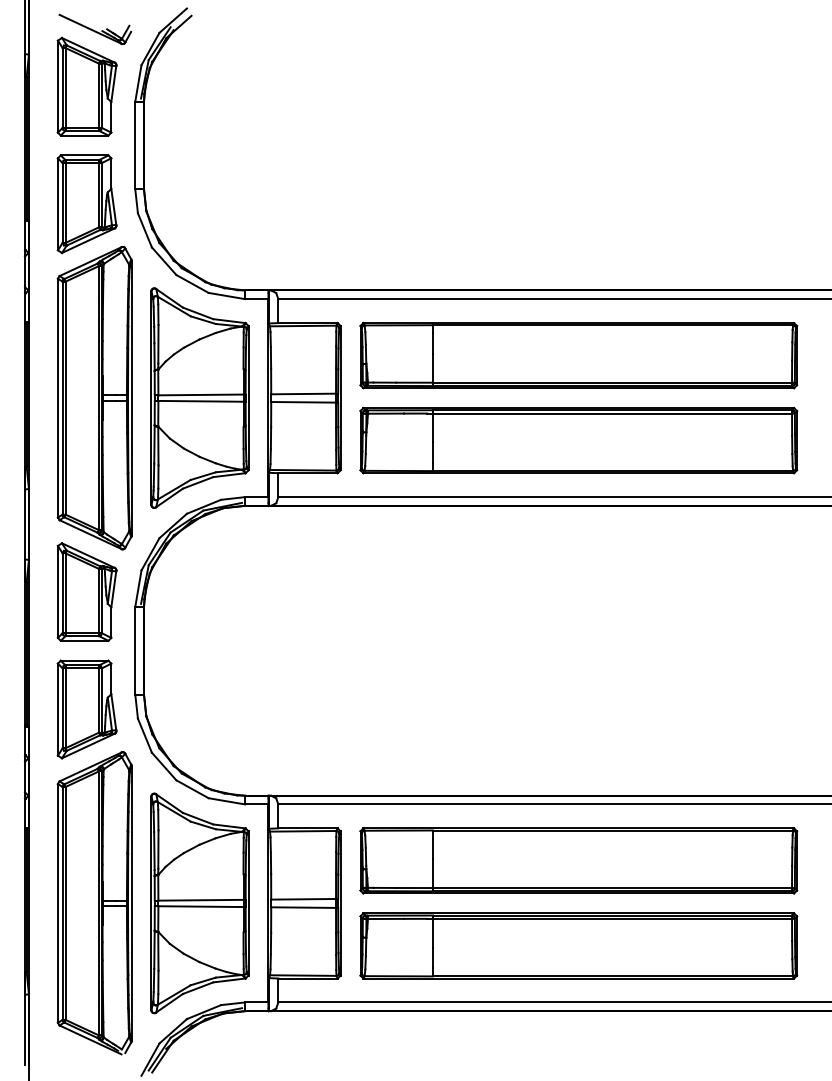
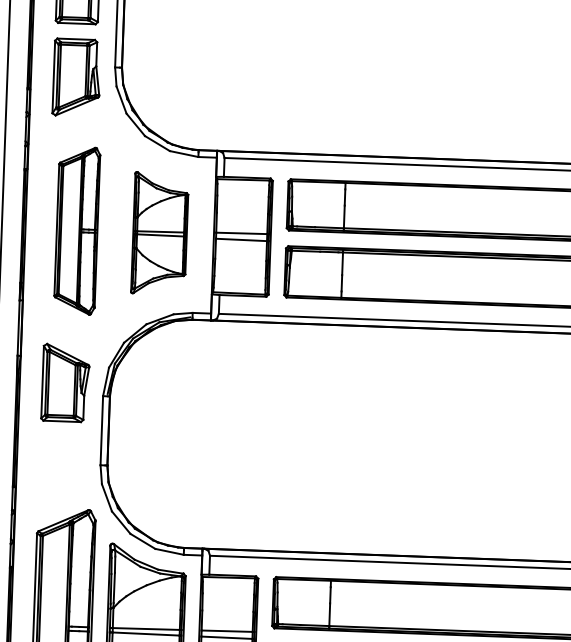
part: (199, 397) -> (159, 233), size x0.7
part: (94, 398) -> (76, 230), size x0.7
part: (86, 709) -> (61, 475), removed

